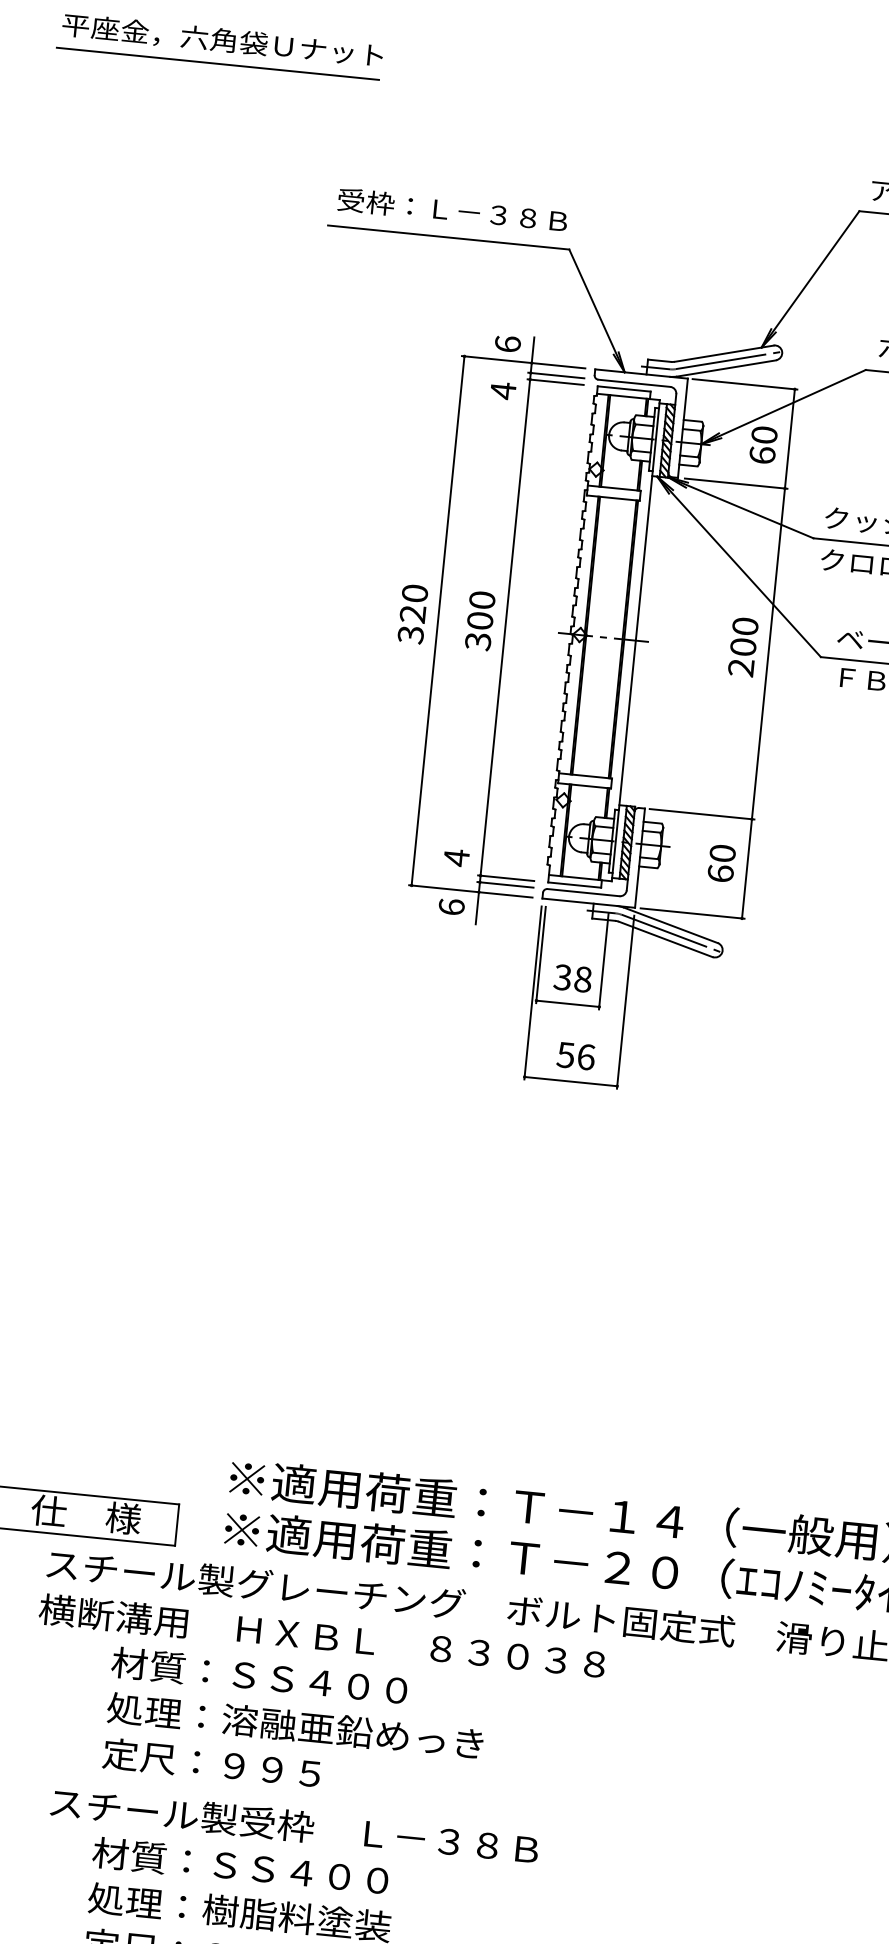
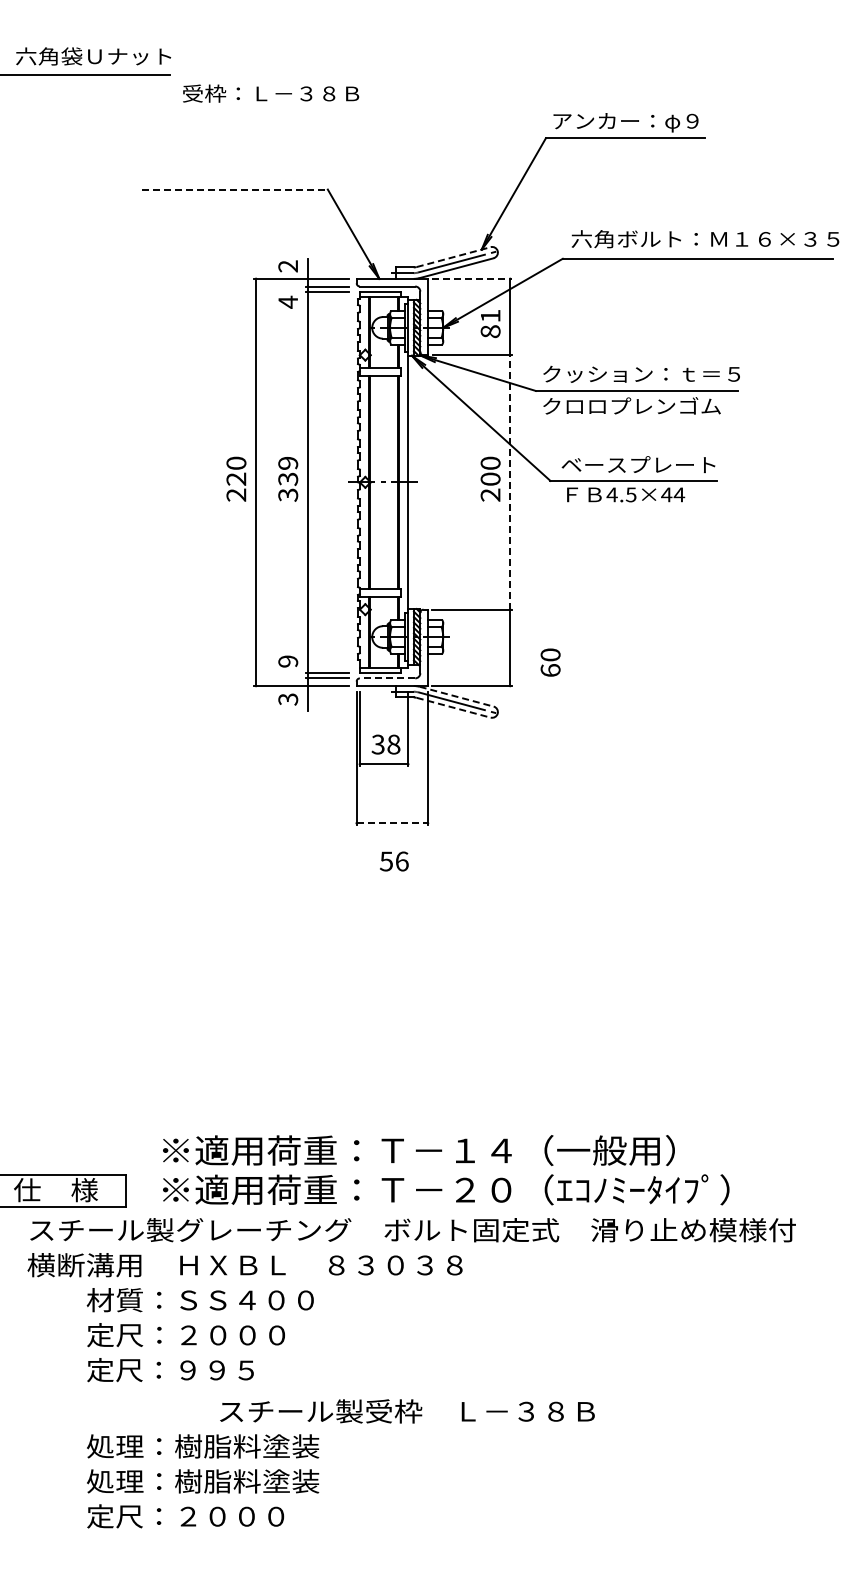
text: (453, 210) -> (271, 93), moved
line: (449, 237) -> (235, 189), solid -> dashed
text: (508, 344) -> (288, 266), 6 -> 2
line: (725, 354) -> (454, 257), solid -> dashed
line: (745, 383) -> (472, 278), solid -> dashed
text: (763, 444) -> (490, 323), 60 -> 81
text: (481, 610) -> (288, 471), 300 -> 339
text: (411, 634) -> (236, 494), 320 -> 220
line: (768, 652) -> (510, 481), solid -> dashed
text: (456, 857) -> (288, 661), 4 -> 9
text: (721, 863) -> (550, 662), moved
line: (583, 892) -> (387, 678), solid -> dashed
text: (452, 907) -> (288, 699), 6 -> 3
line: (672, 925) -> (457, 696), solid -> dashed
line: (666, 939) -> (454, 707), solid -> dashed
text: (576, 1056) -> (394, 861), moved
line: (571, 1081) -> (392, 823), solid -> dashed
text: (294, 1726) -> (230, 1335), 処理：溶融亜鉛めっき -> 定尺：２０００
text: (294, 1826) -> (407, 1411), moved
text: (243, 1866) -> (202, 1446), 材質：ＳＳ４００ -> 処理：樹脂料塗装

